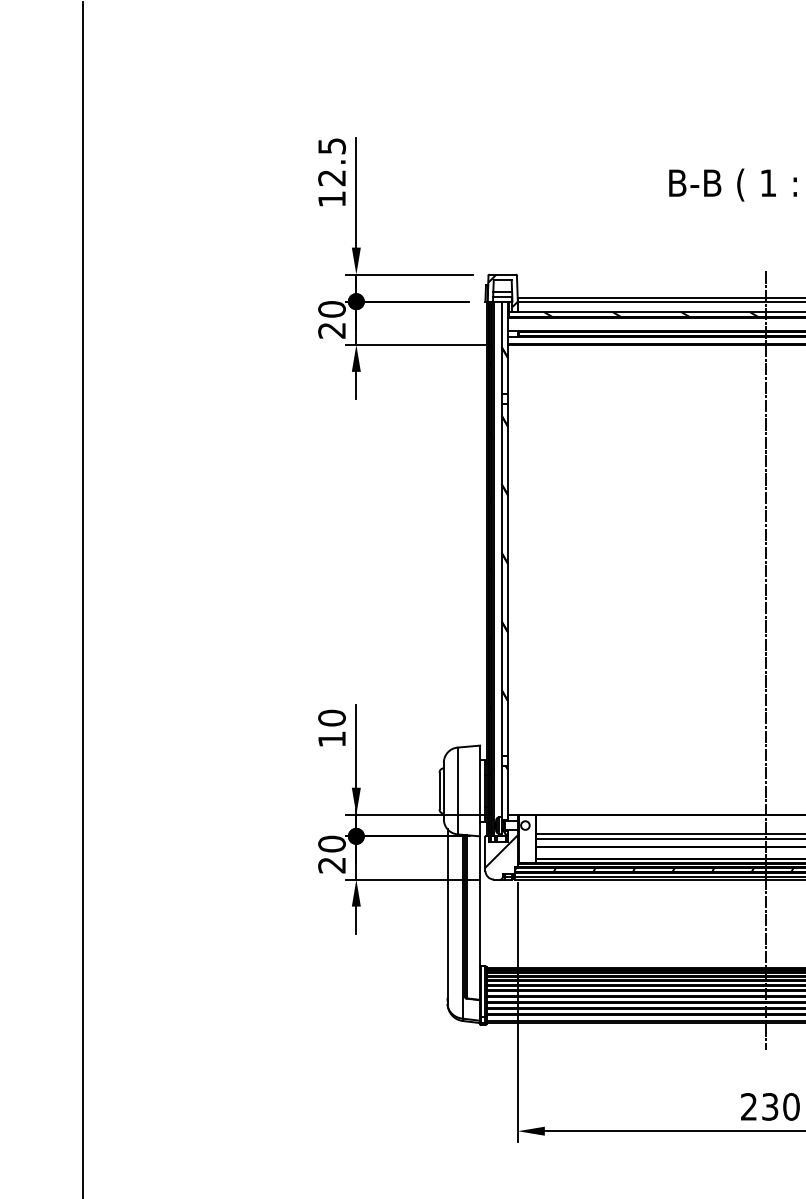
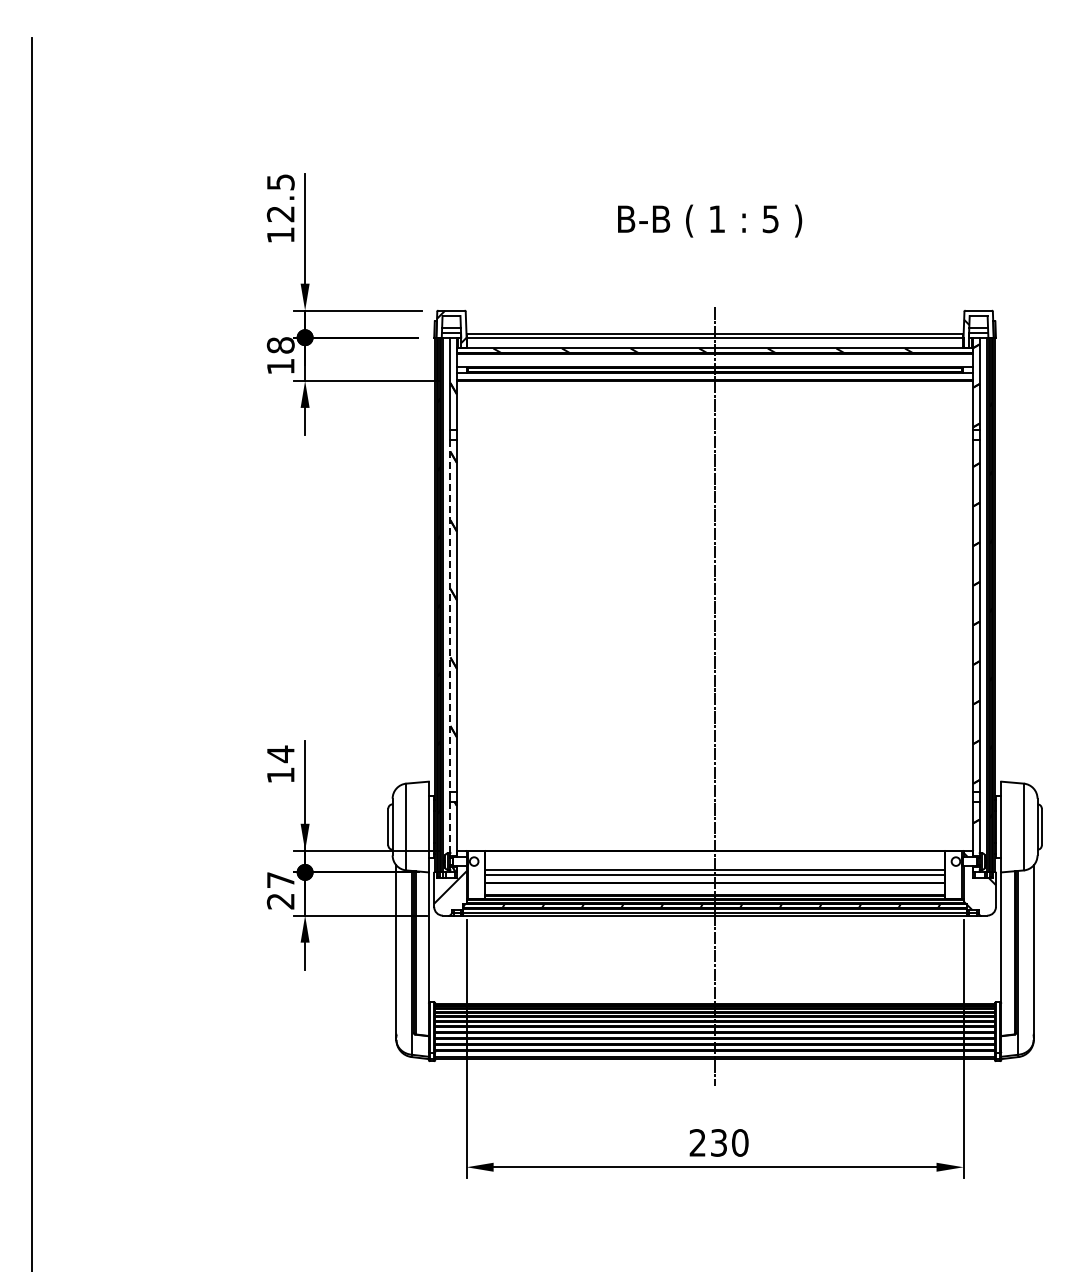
text: (331, 319) -> (280, 355), 20 -> 18
line: (501, 580) -> (450, 616), solid -> dashed
text: (331, 718) -> (280, 754), 10 -> 14
line: (501, 791) -> (450, 827), solid -> dashed
text: (331, 843) -> (280, 879), 20 -> 27

